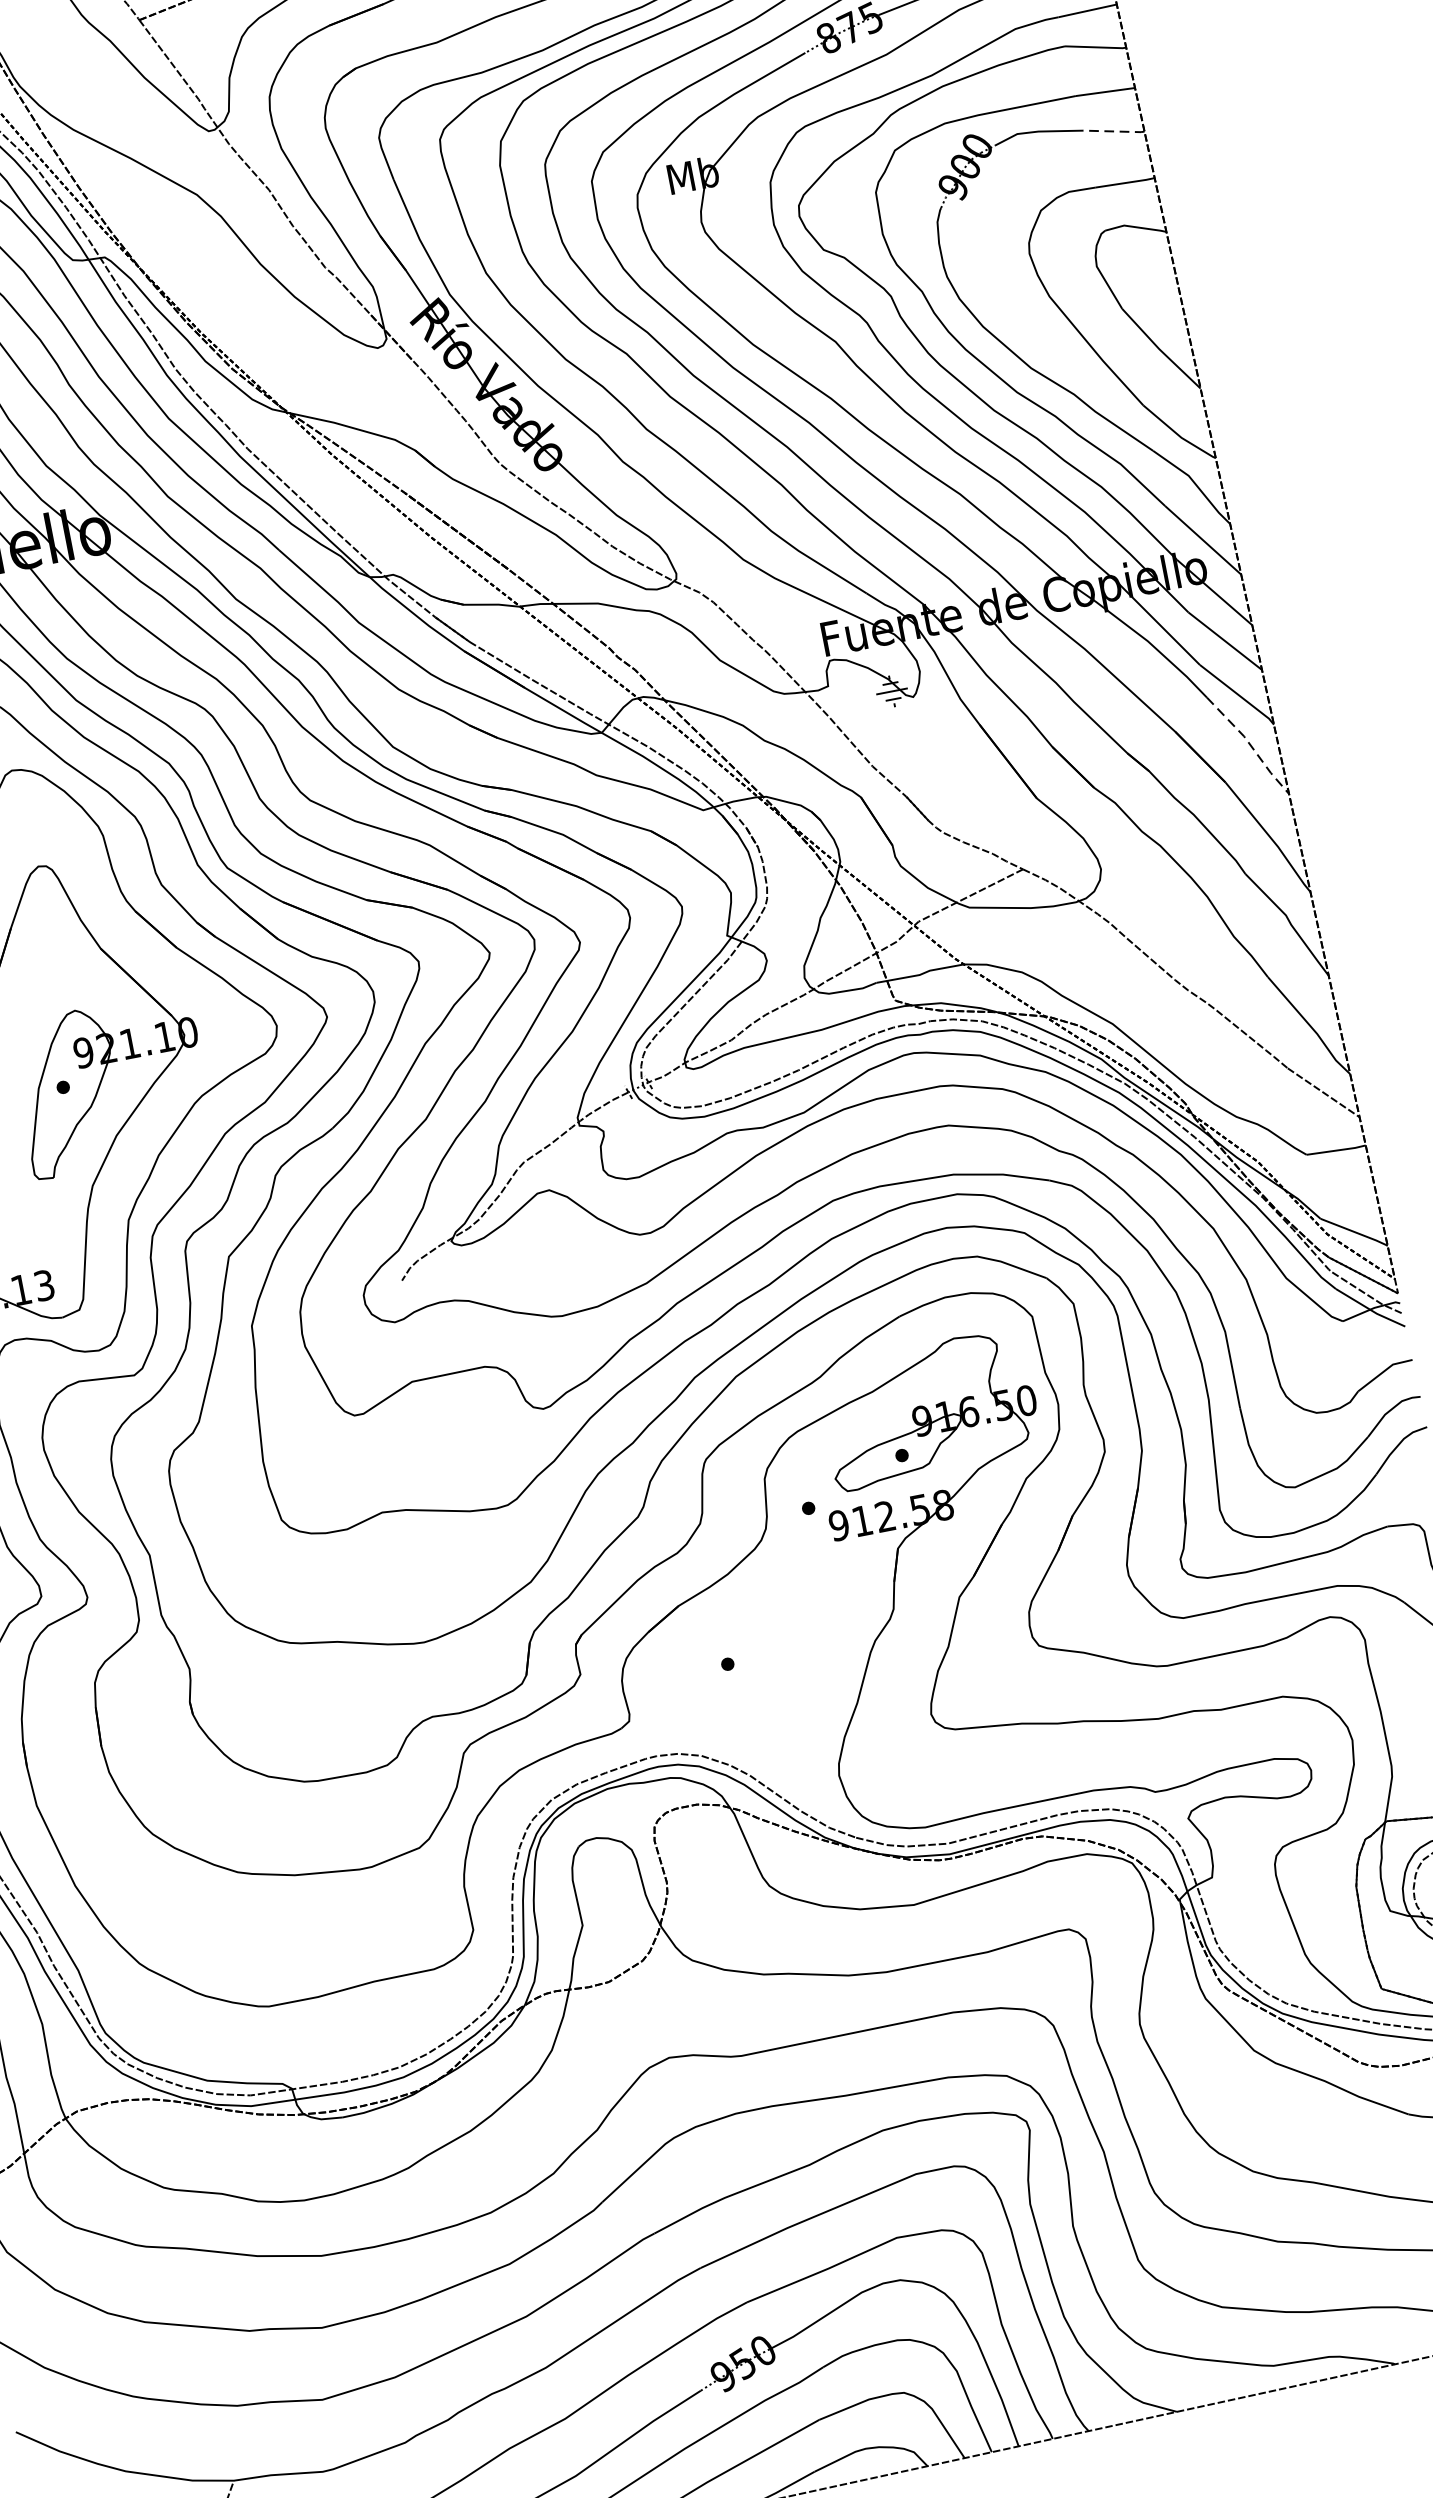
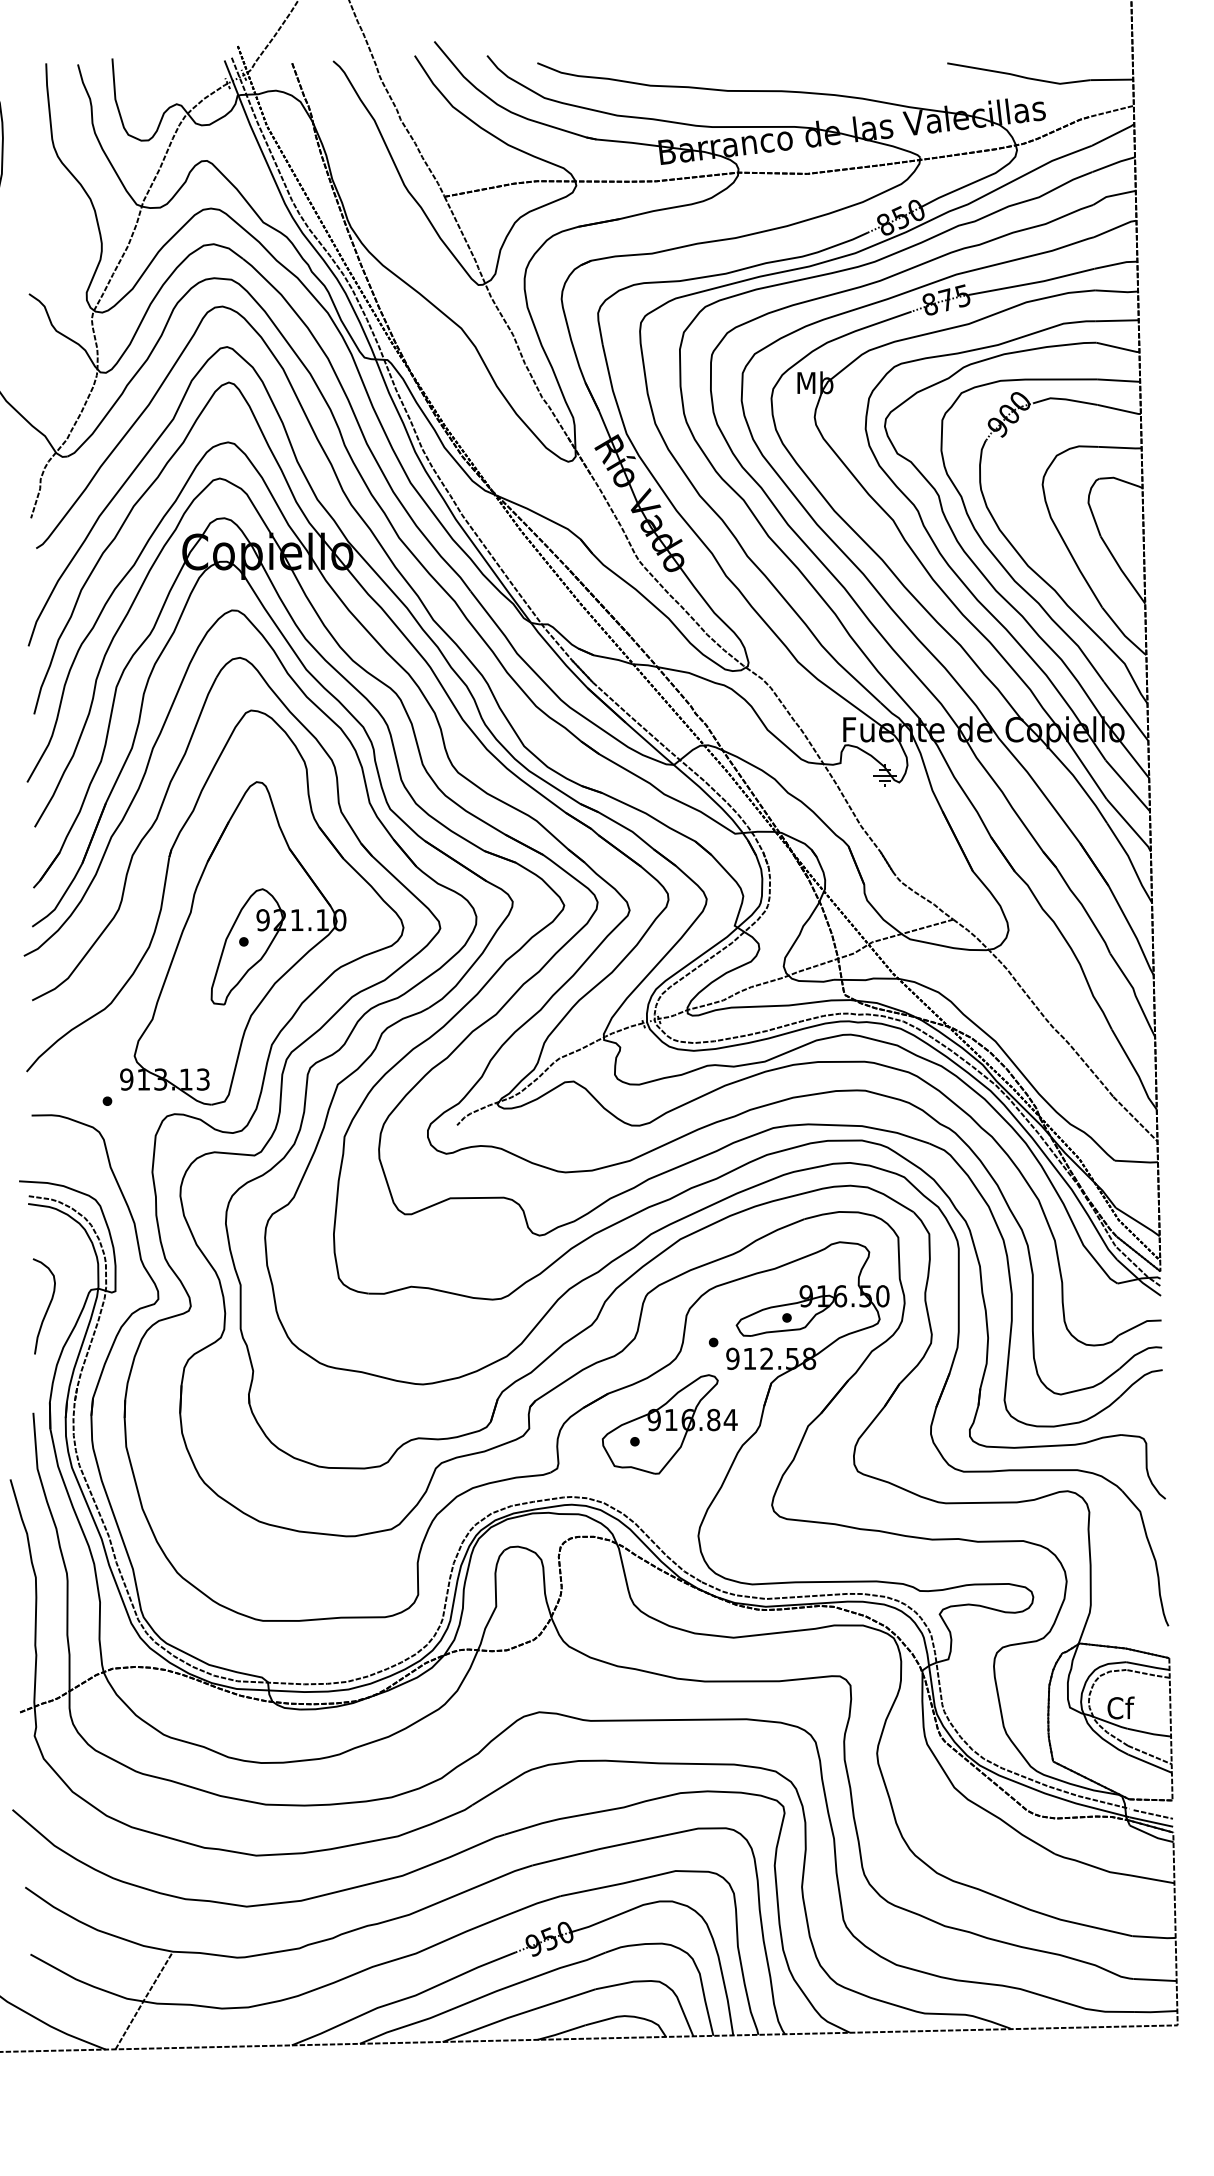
line: (1114, 131) -> (1119, 409), dashed -> solid
line: (1250, 744) -> (1131, 862), dashed -> solid
part: (770, 1631) -> (669, 1424), added

